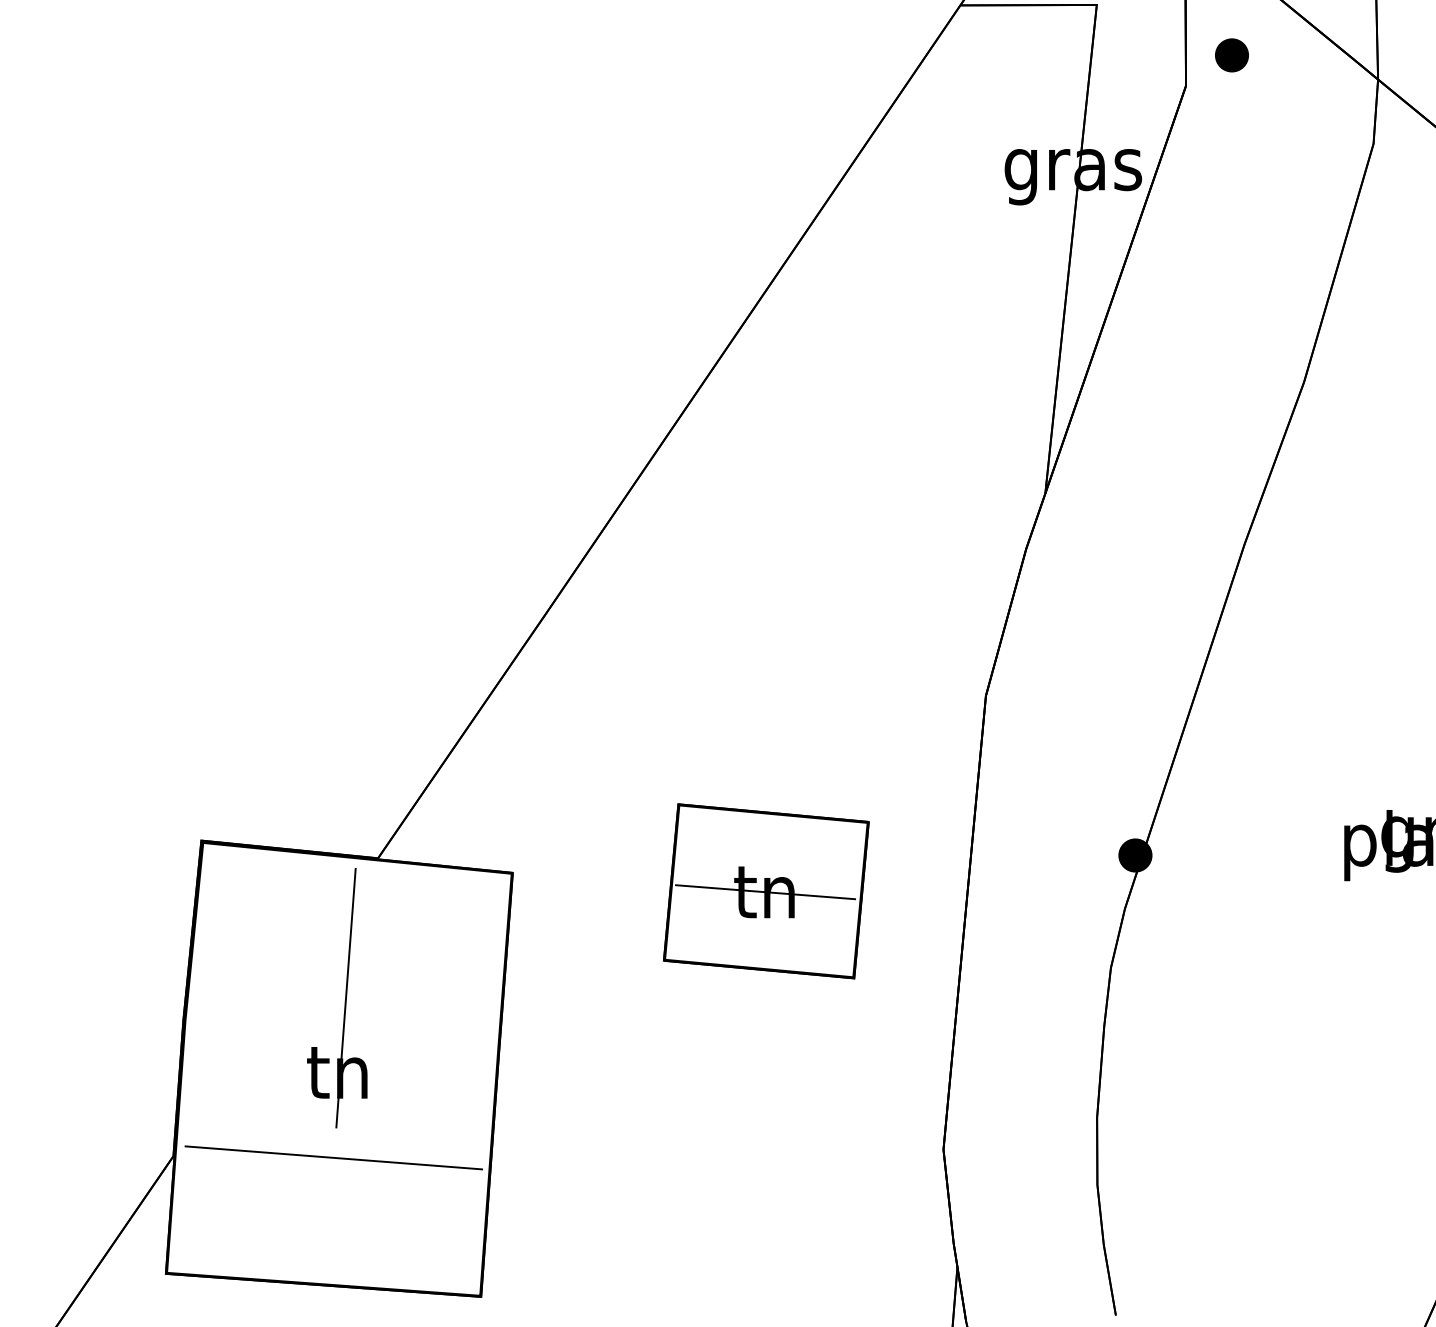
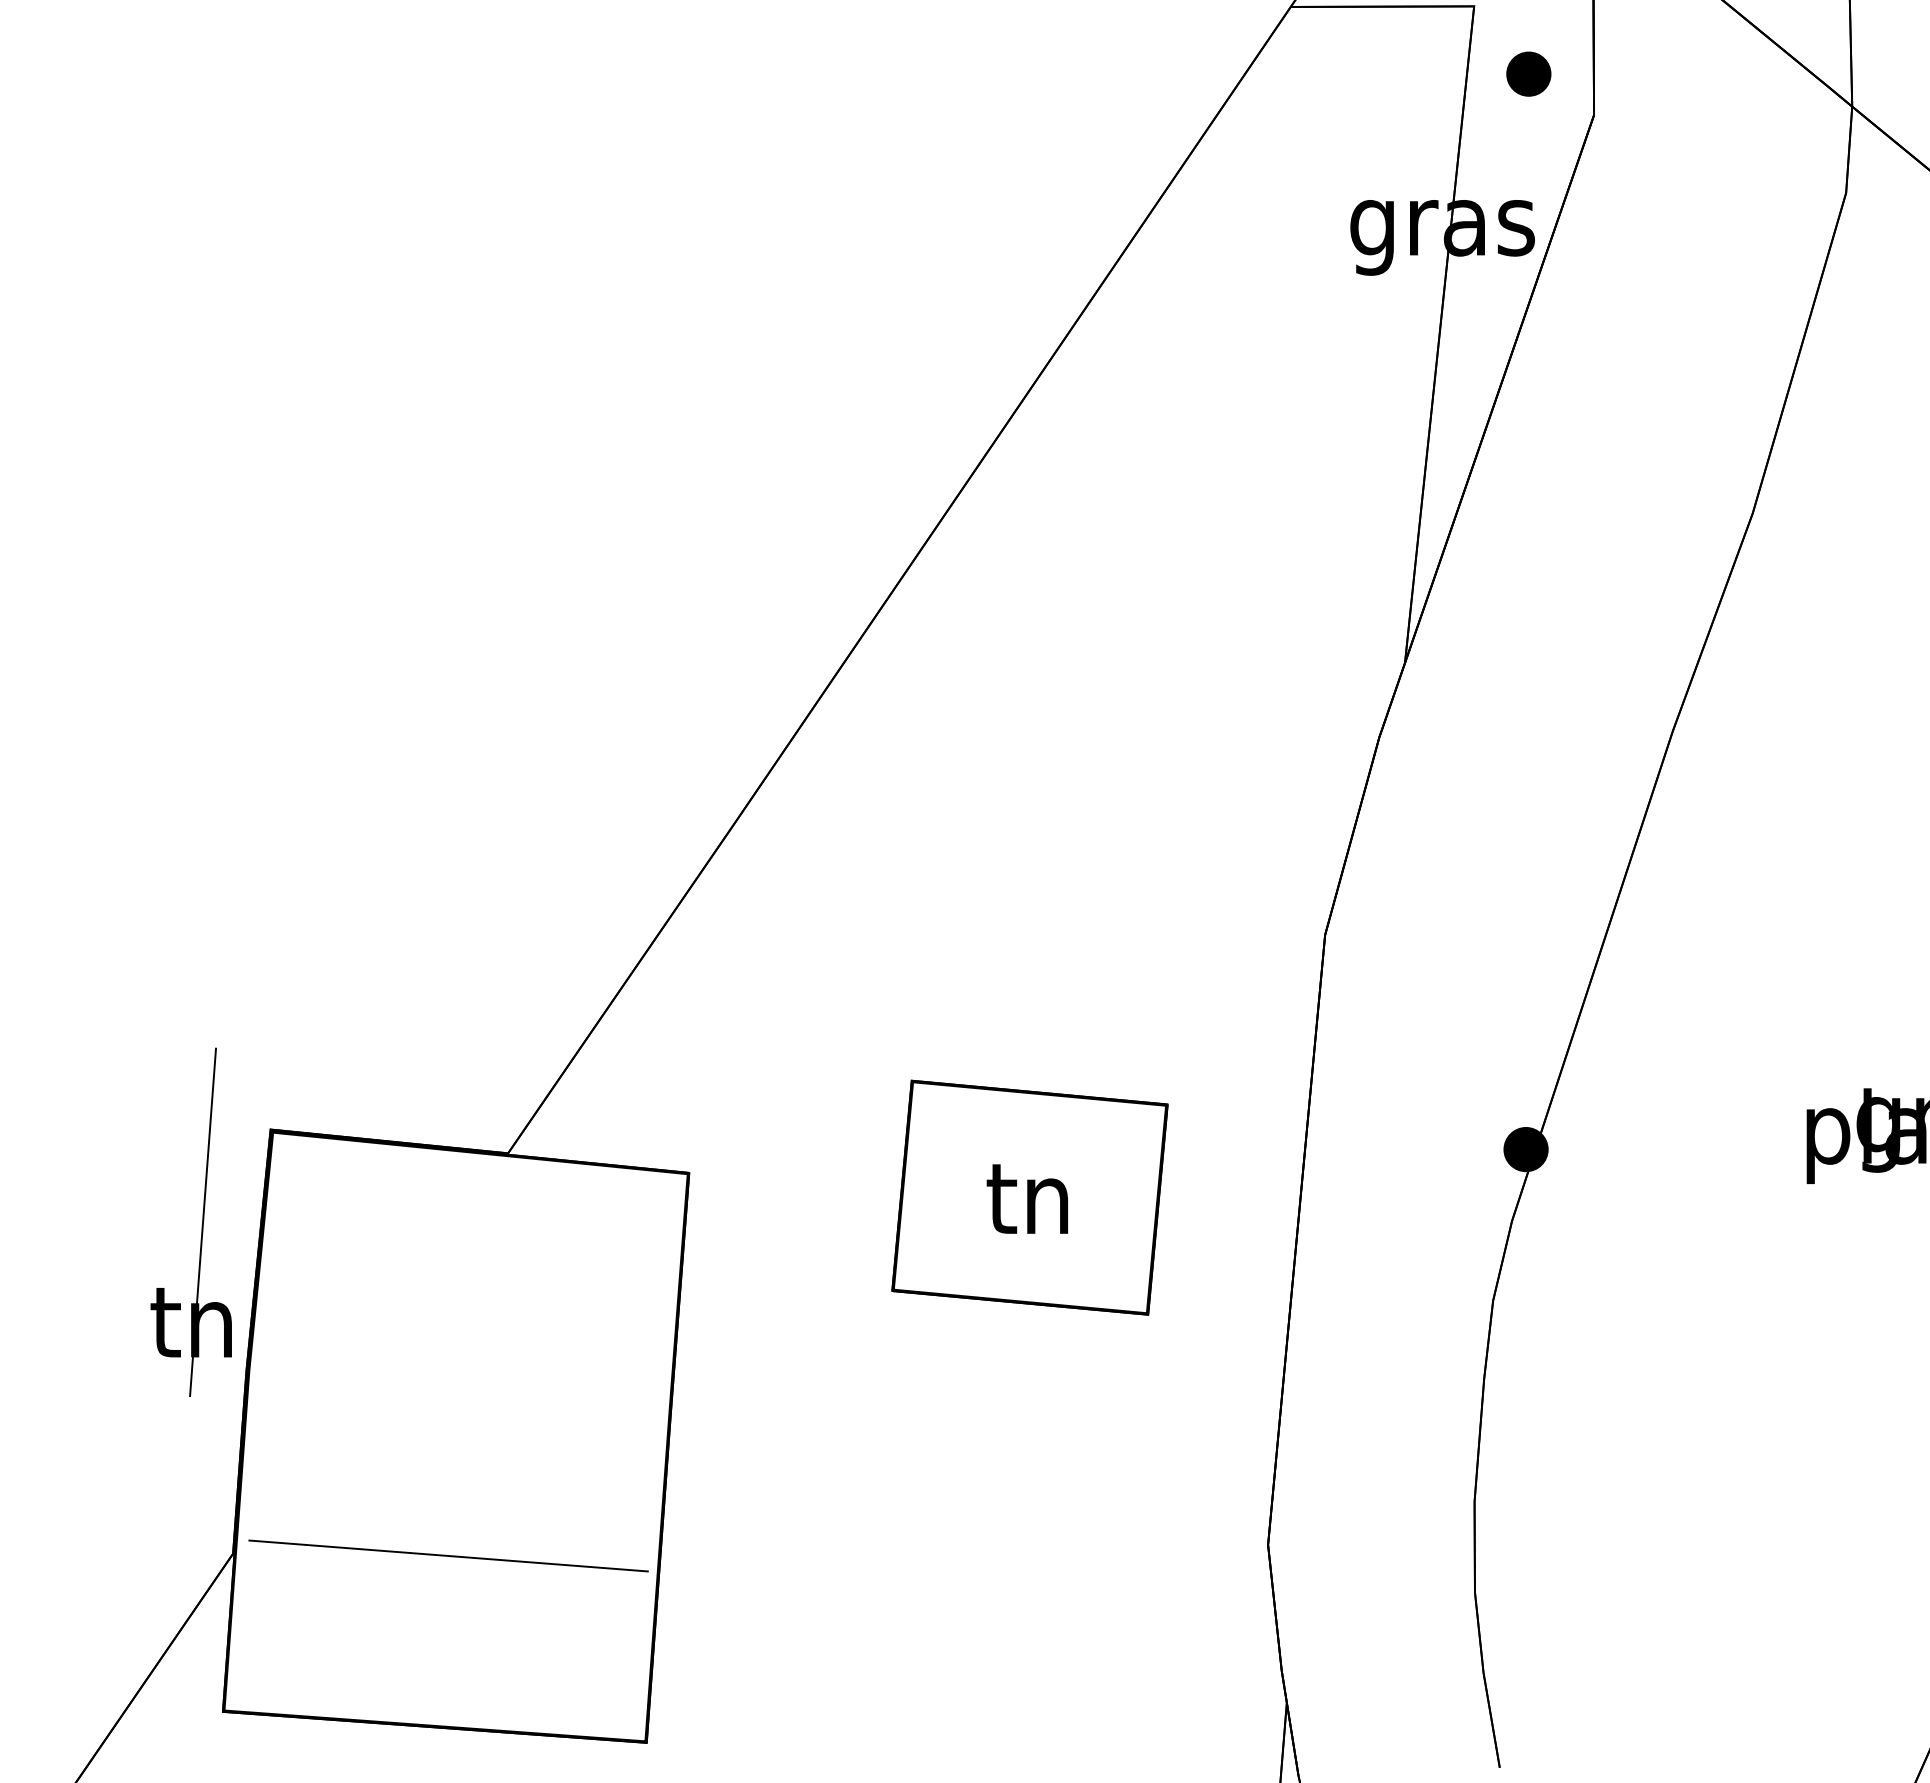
part: (1231, 54) -> (1528, 73), moved
line: (765, 891) -> (1028, 1198), removed
part: (344, 1000) -> (201, 1225), moved

